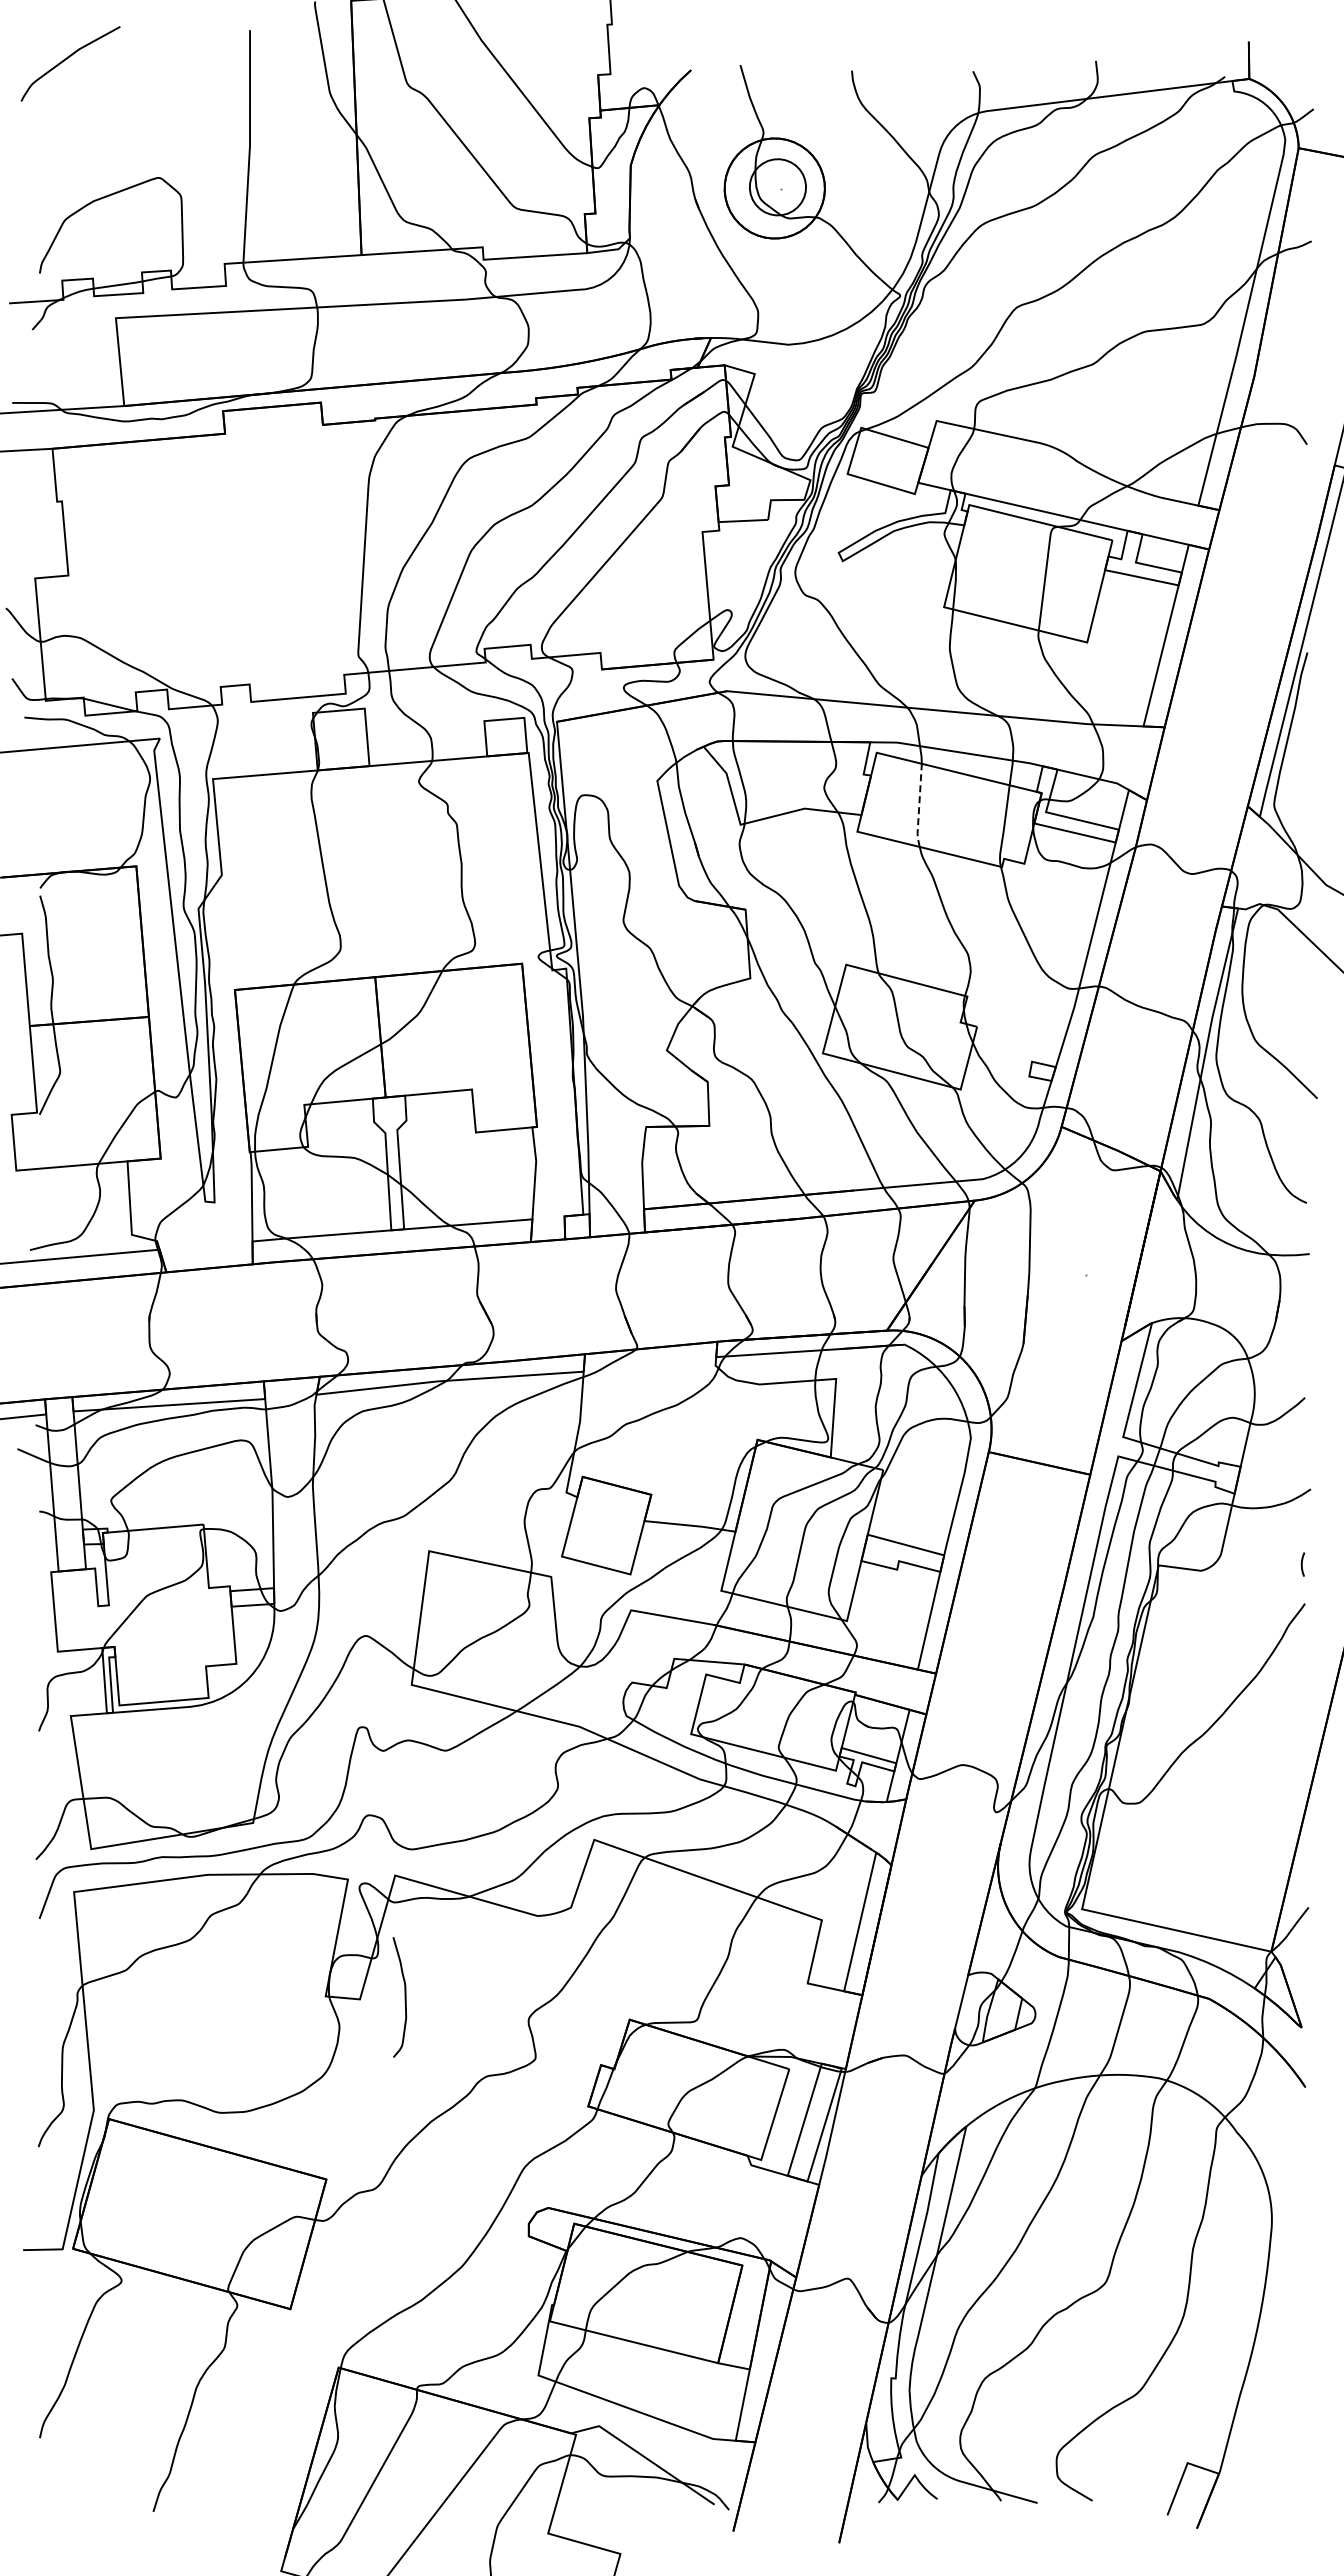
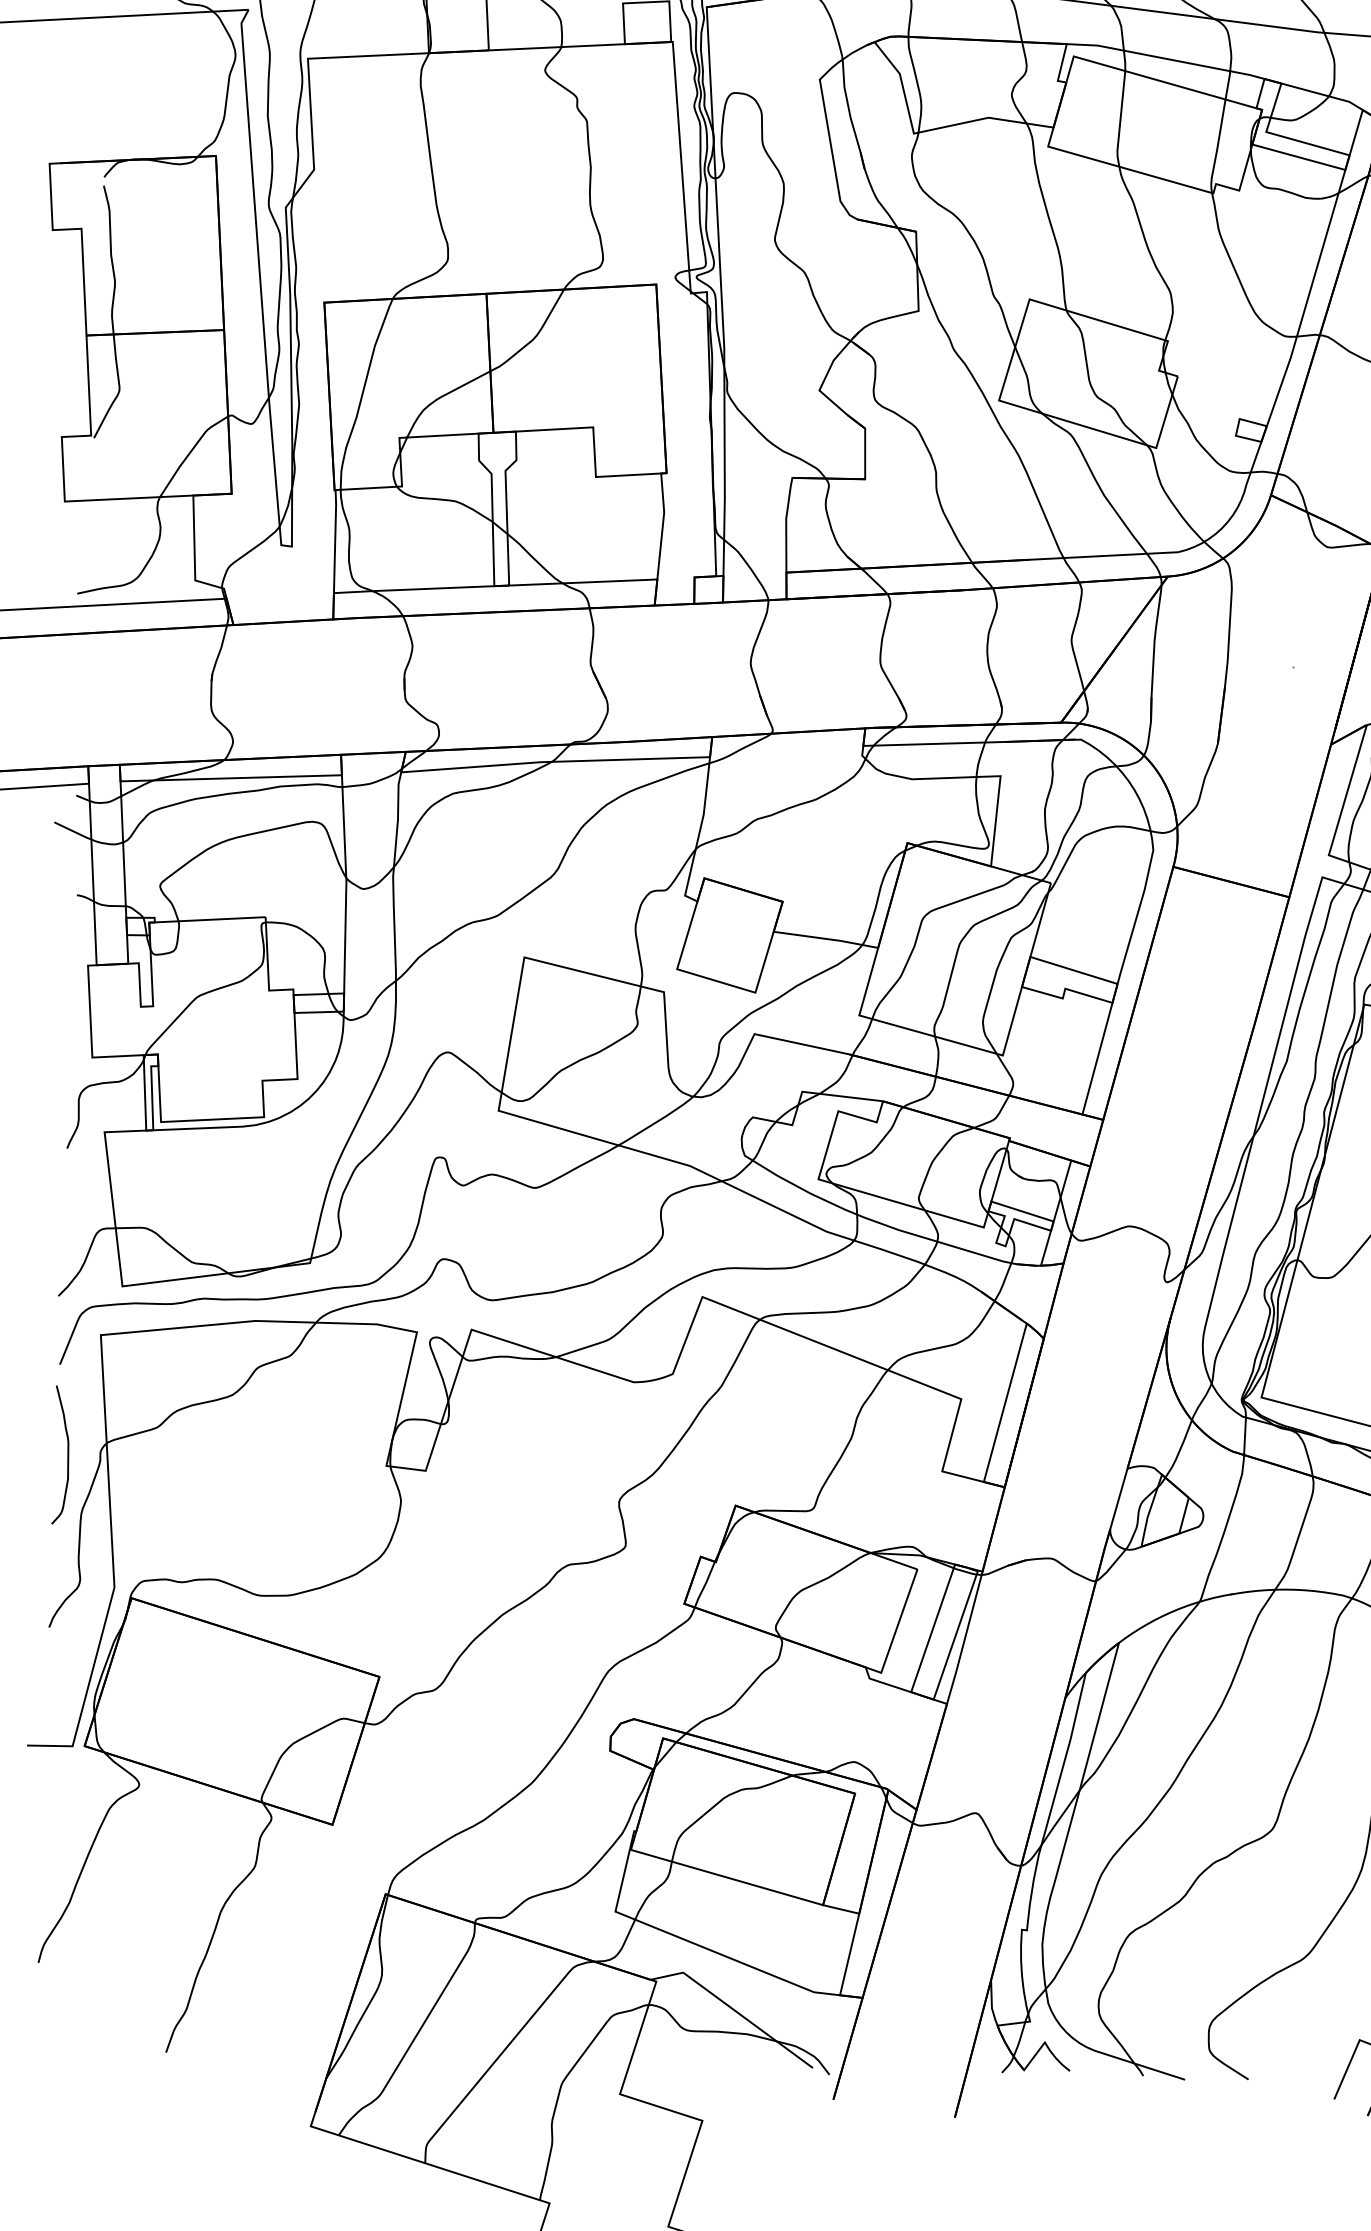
line: (919, 806) -> (1120, 120), dashed -> solid
curve: (404, 1997) -> (66, 1455), moved

